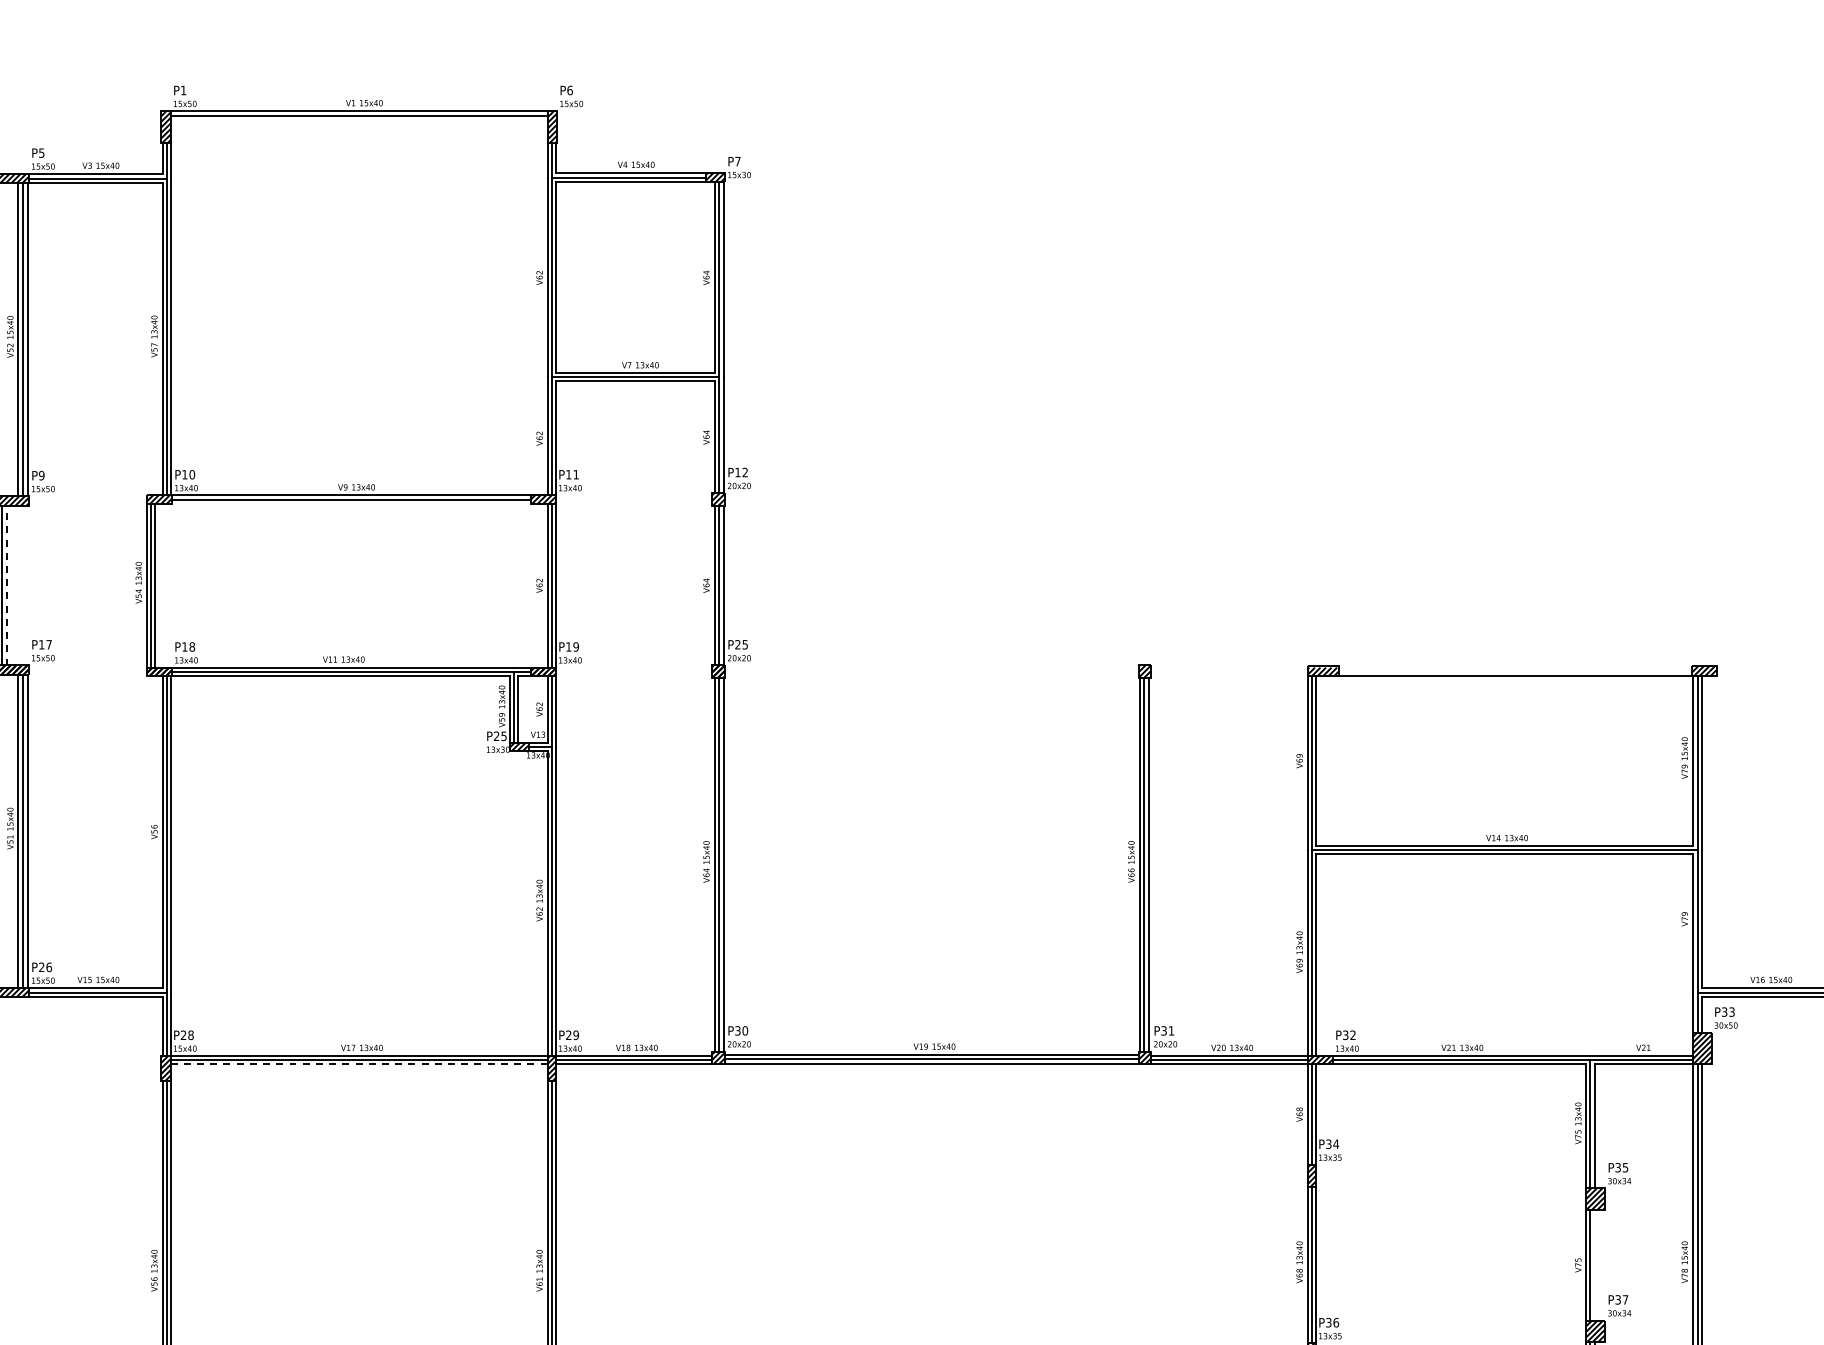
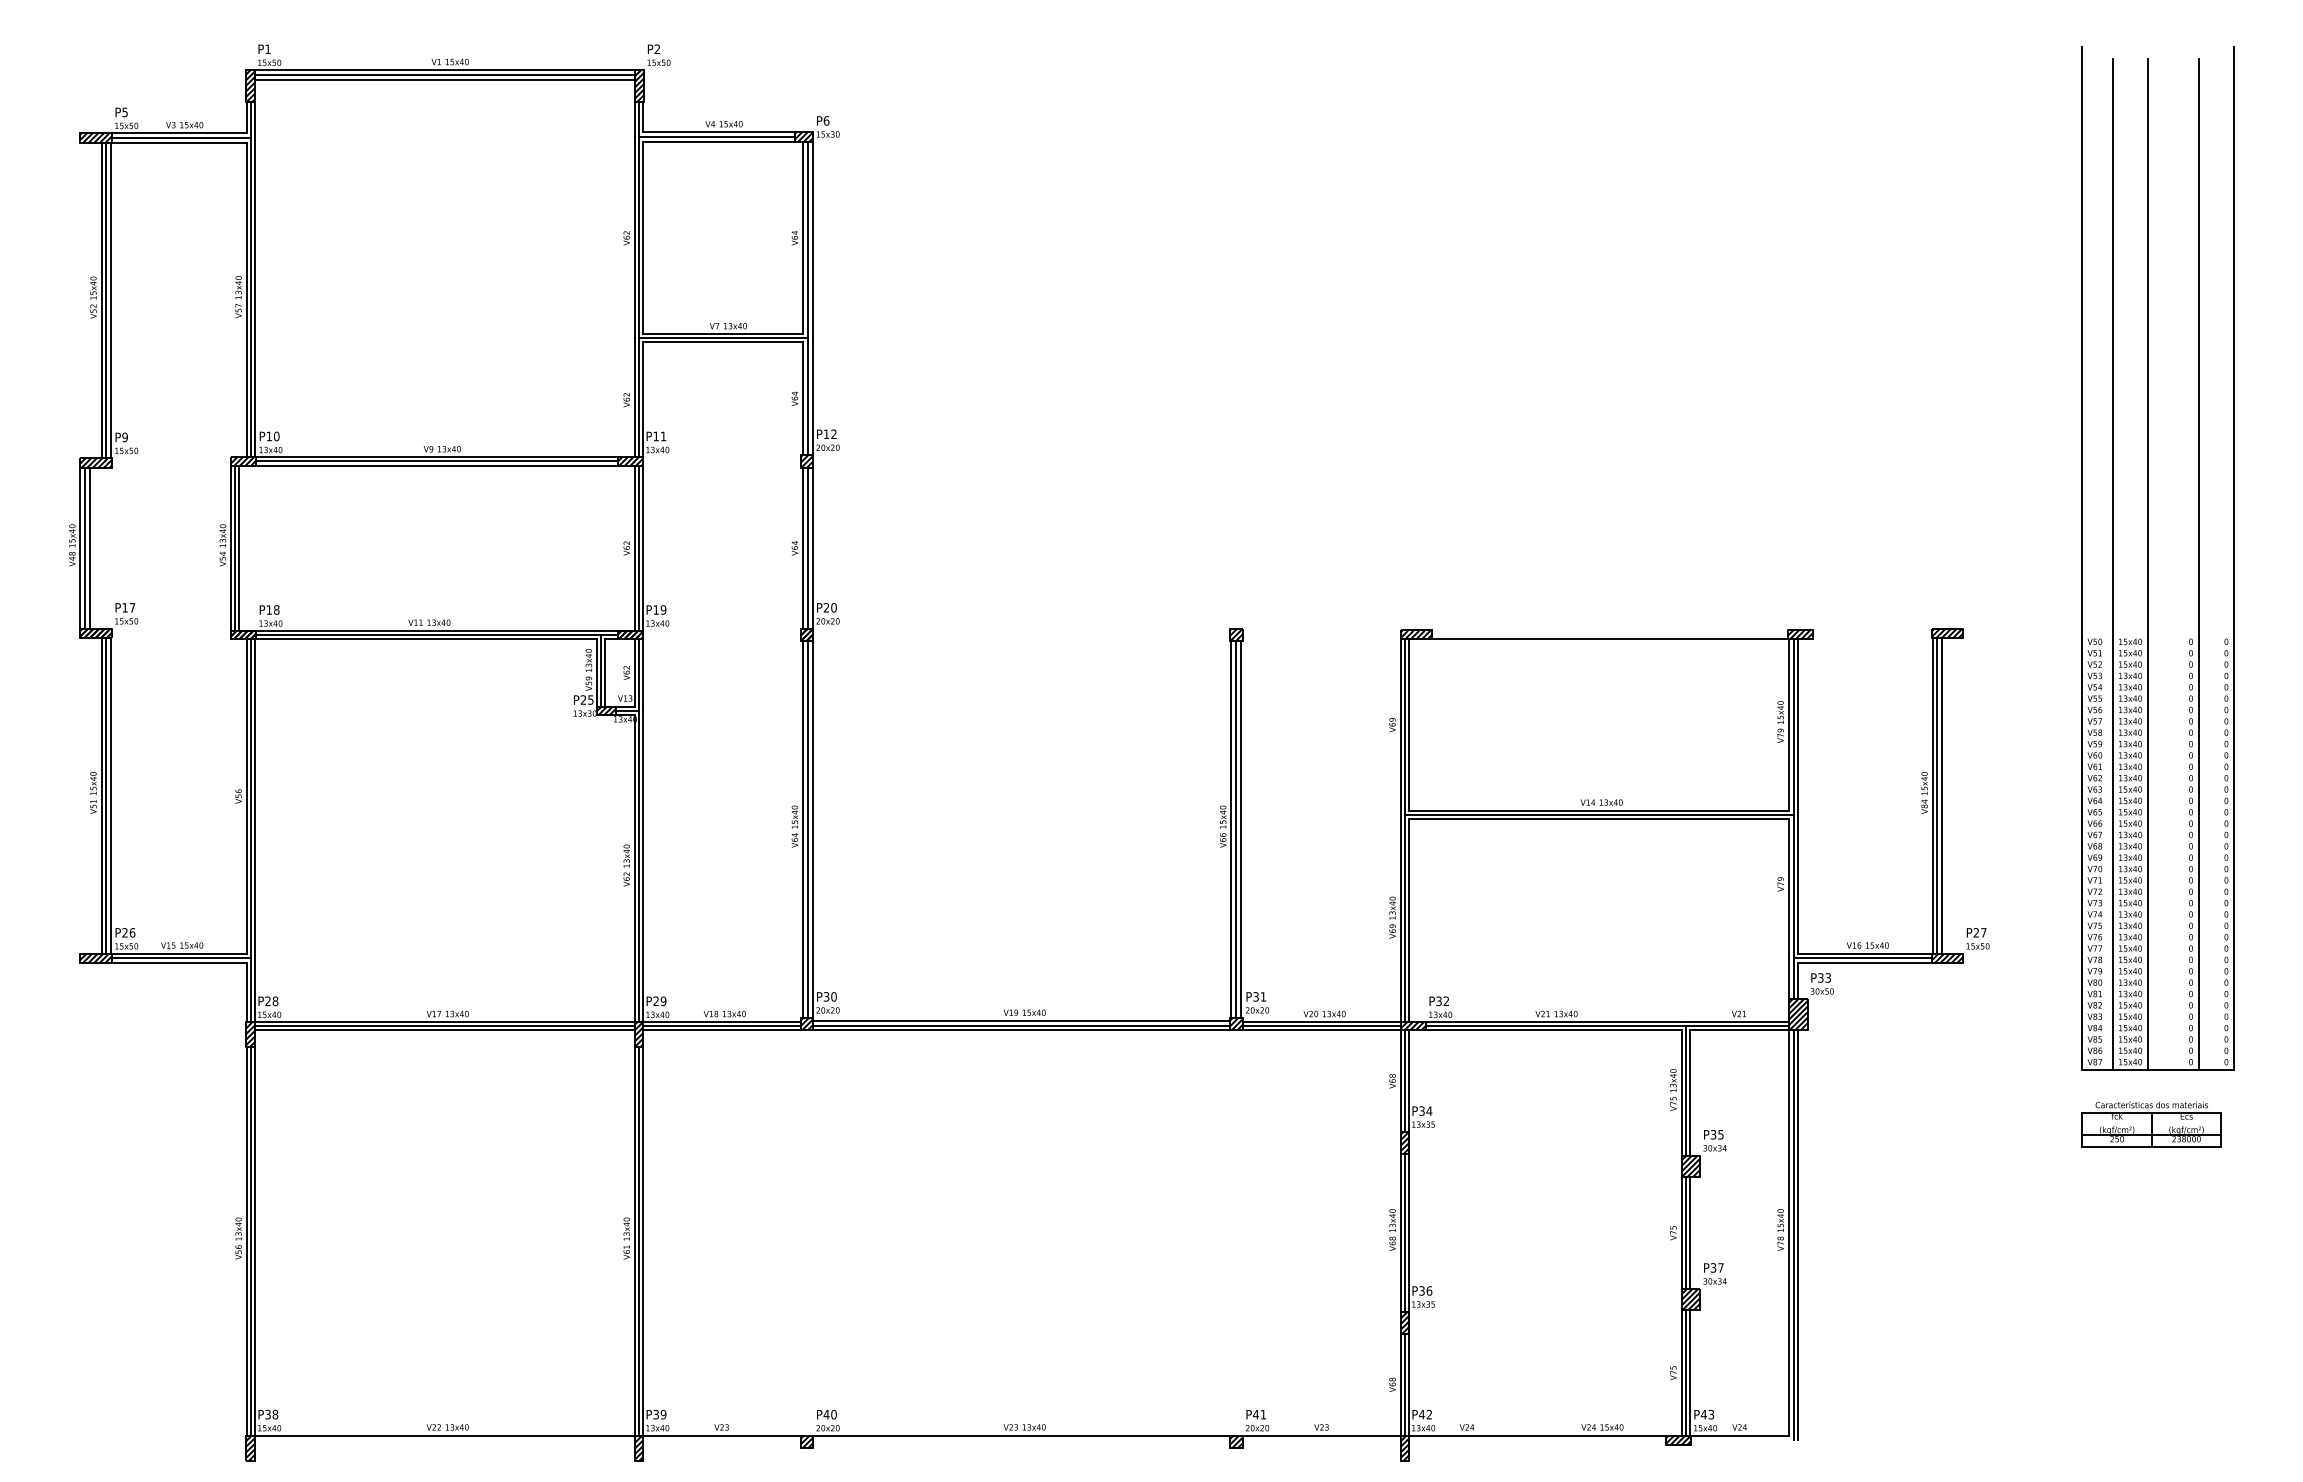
text: (570, 90) -> (657, 49), P6 -> P2
line: (358, 120) -> (444, 79), added
text: (737, 161) -> (826, 120), P7 -> P6
line: (350, 503) -> (436, 465), added
line: (6, 584) -> (89, 547), dashed -> solid
text: (744, 644) -> (833, 607), P25 -> P20
line: (358, 1064) -> (444, 1030), dashed -> solid
line: (1594, 1264) -> (1689, 1232), added

